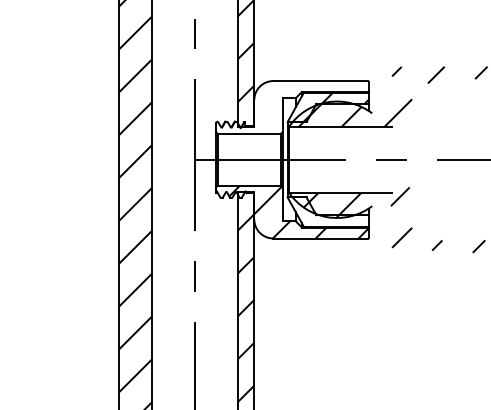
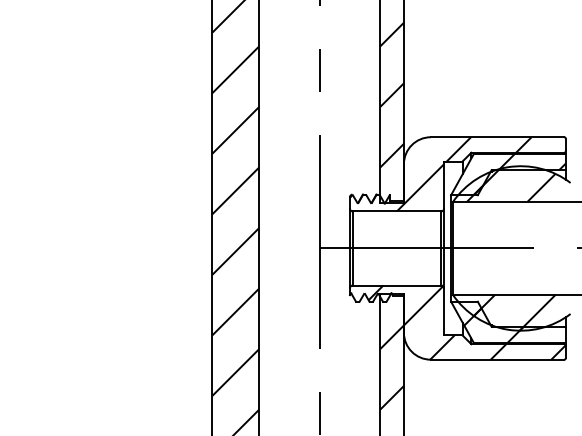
hatch: (280, 107) -> (440, 174), added
hatch: (318, 214) -> (494, 325), added

